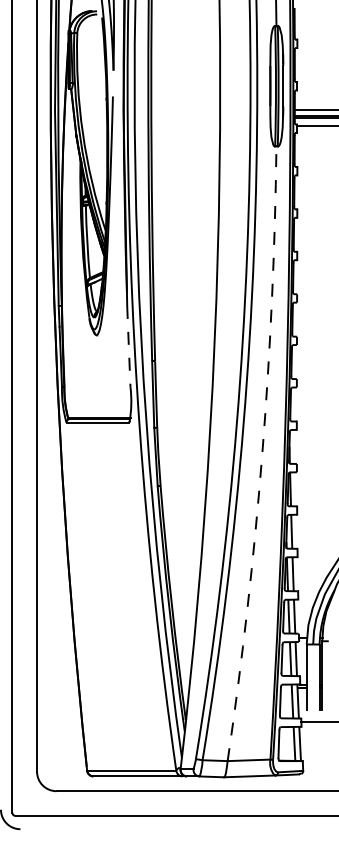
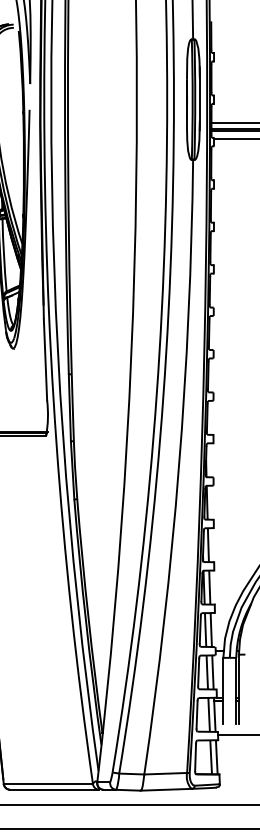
line: (128, 346) -> (45, 359), dashed -> solid
arc: (262, 454) -> (179, 467), dashed -> solid

